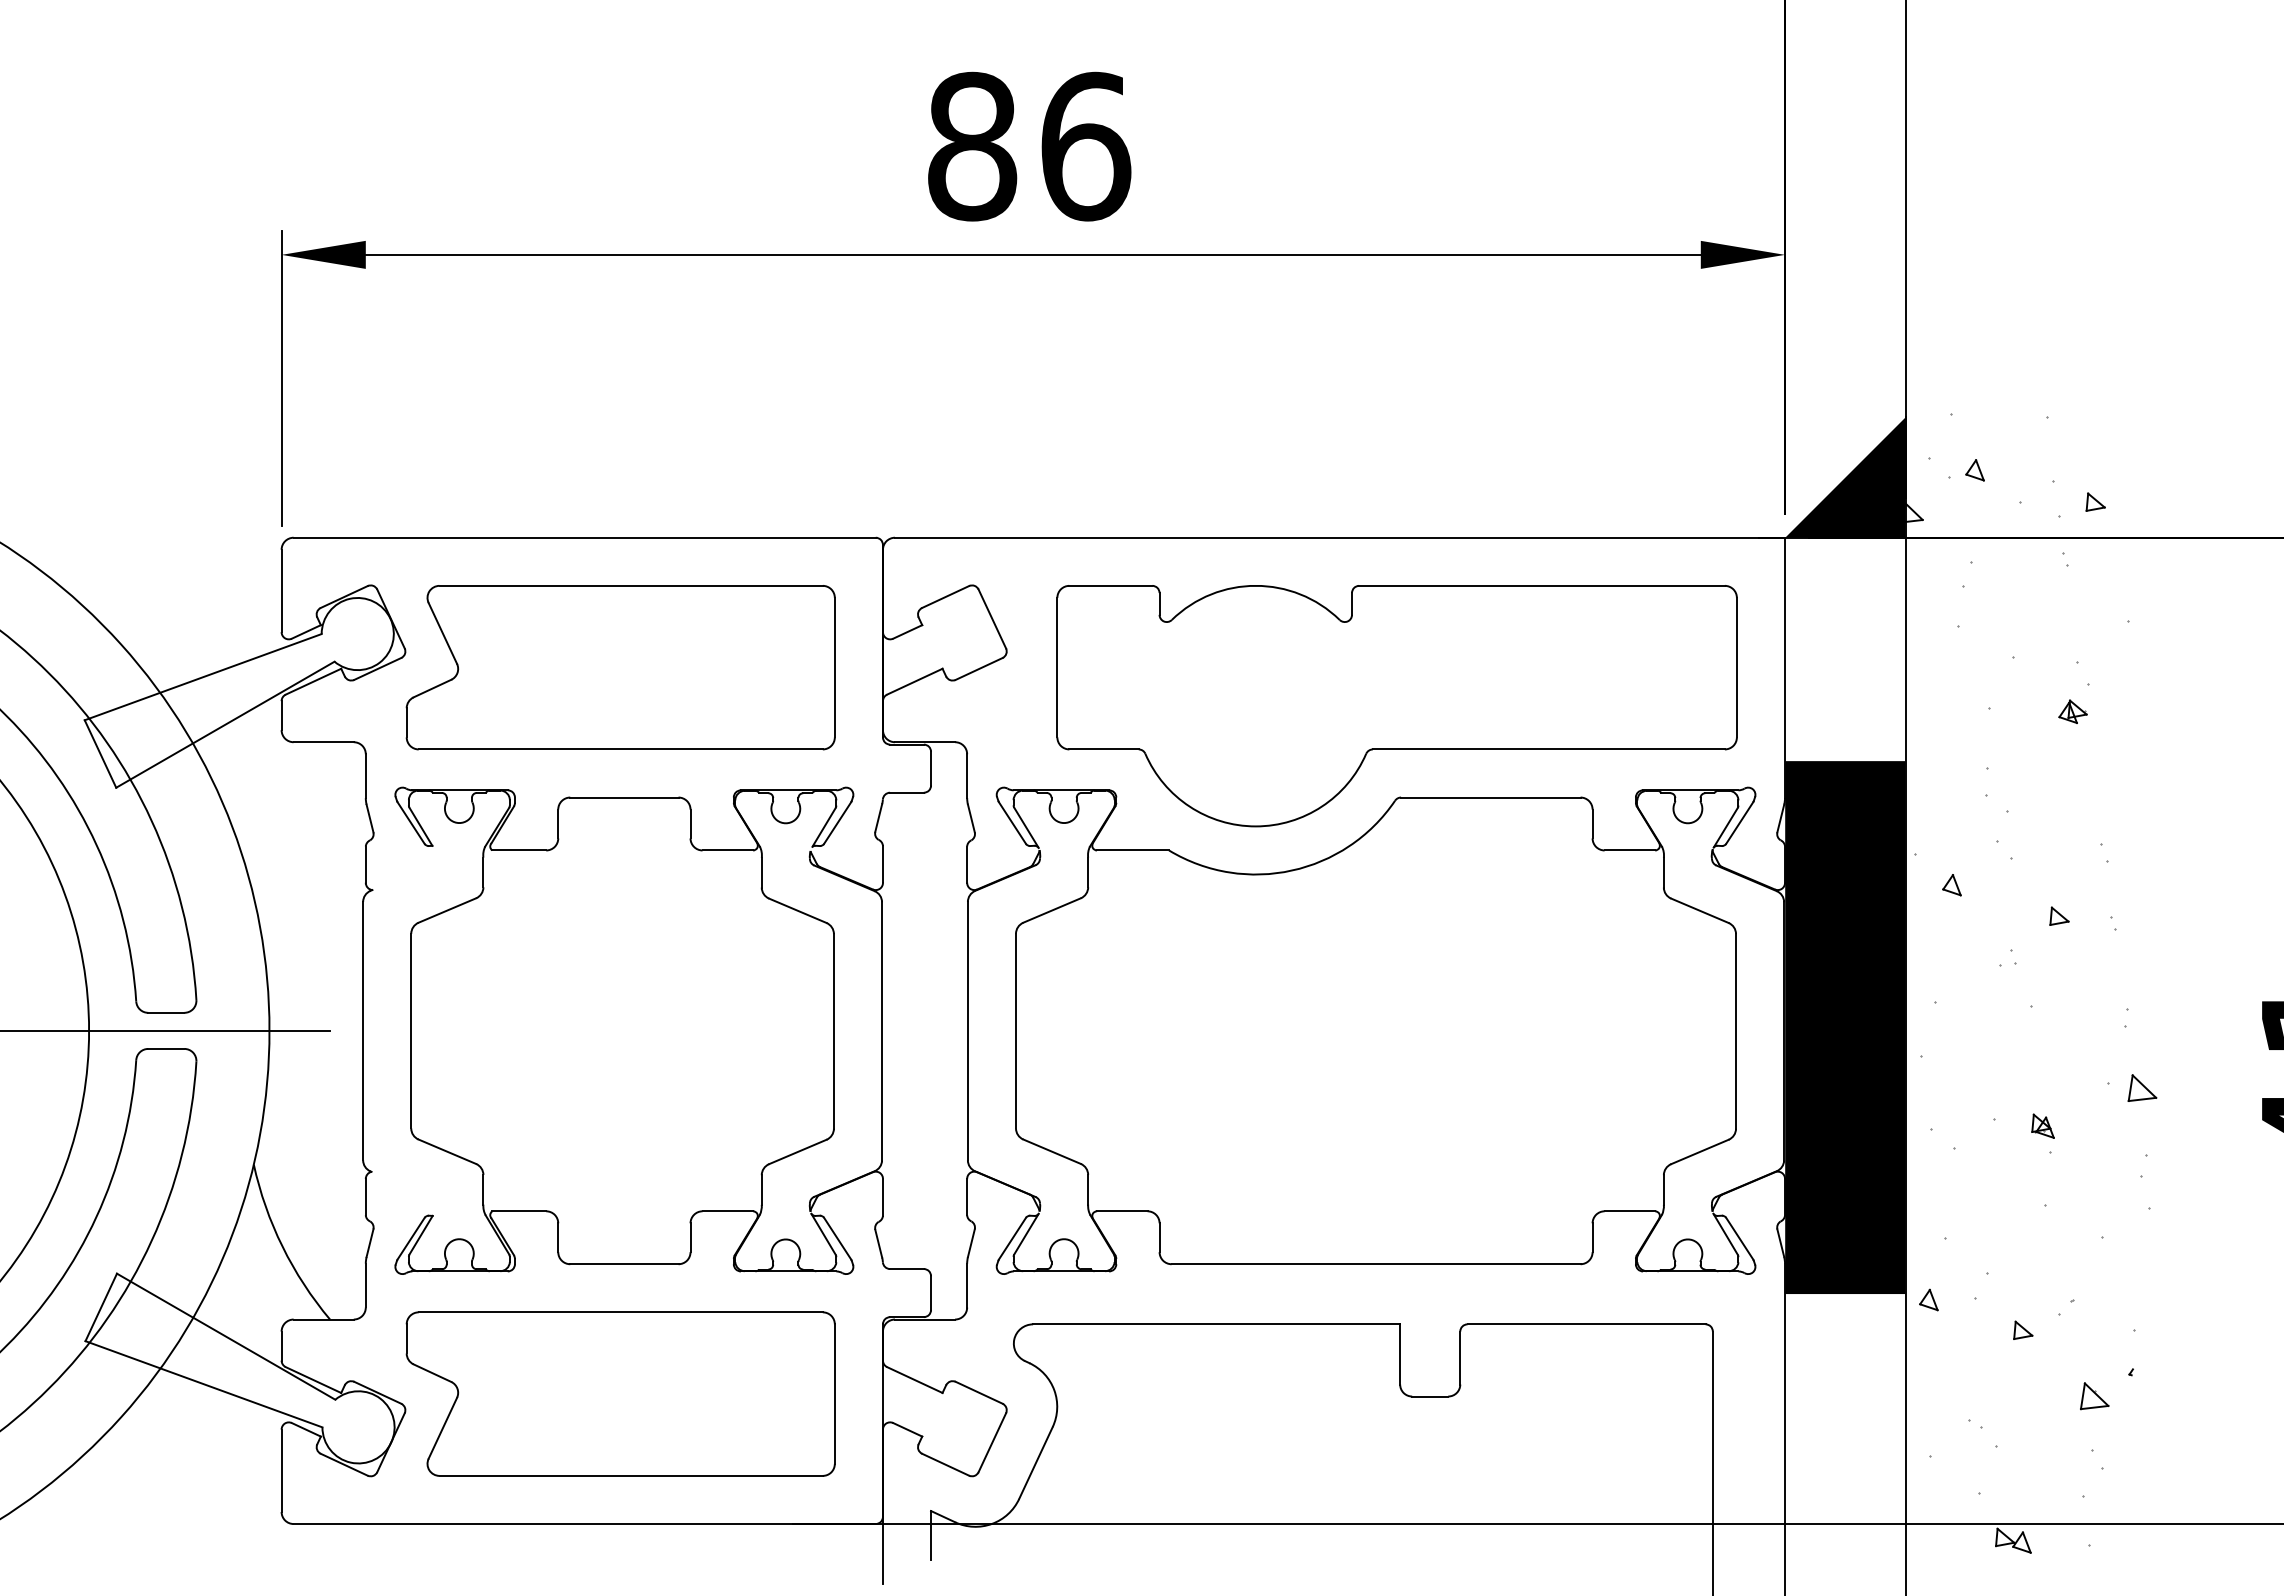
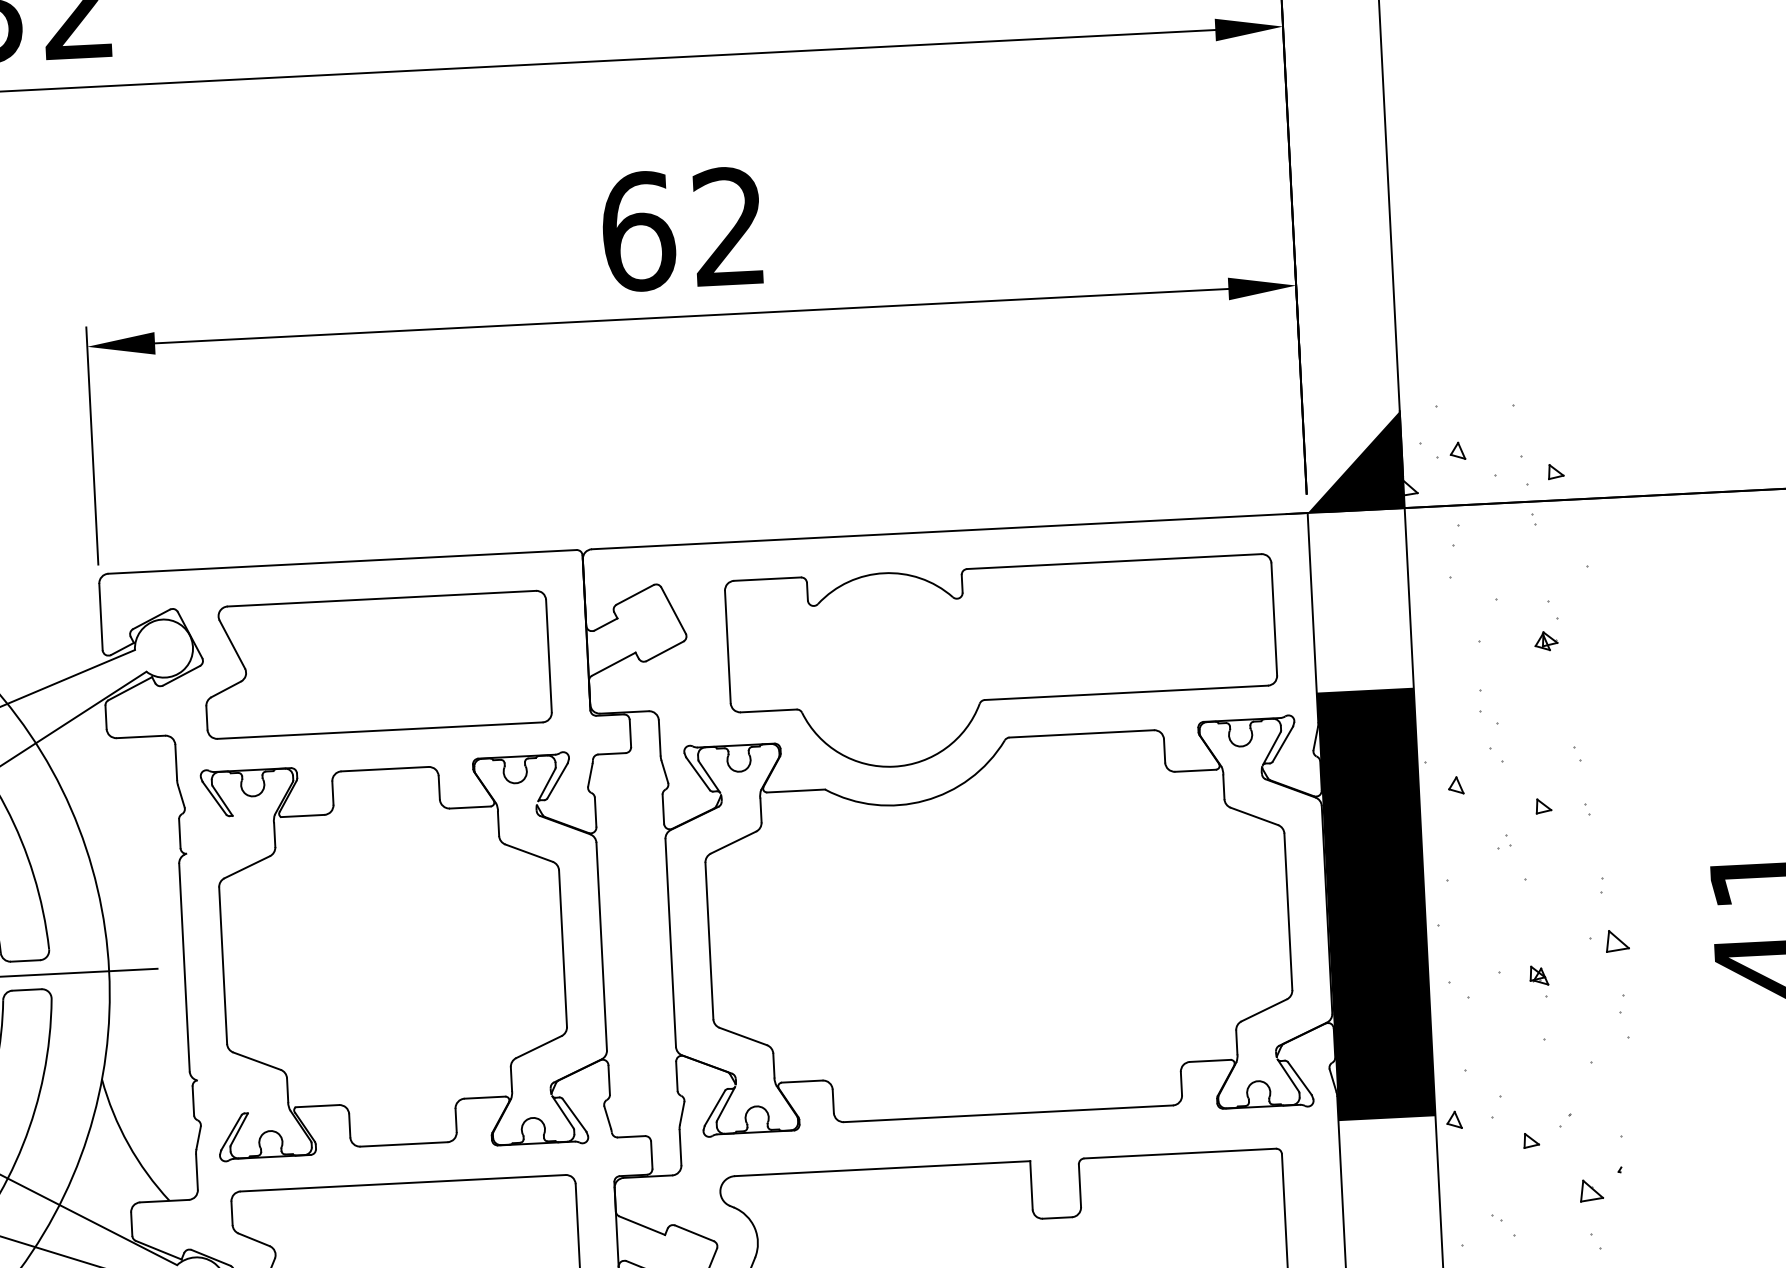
text: (1029, 146) -> (684, 229), 86 -> 62

